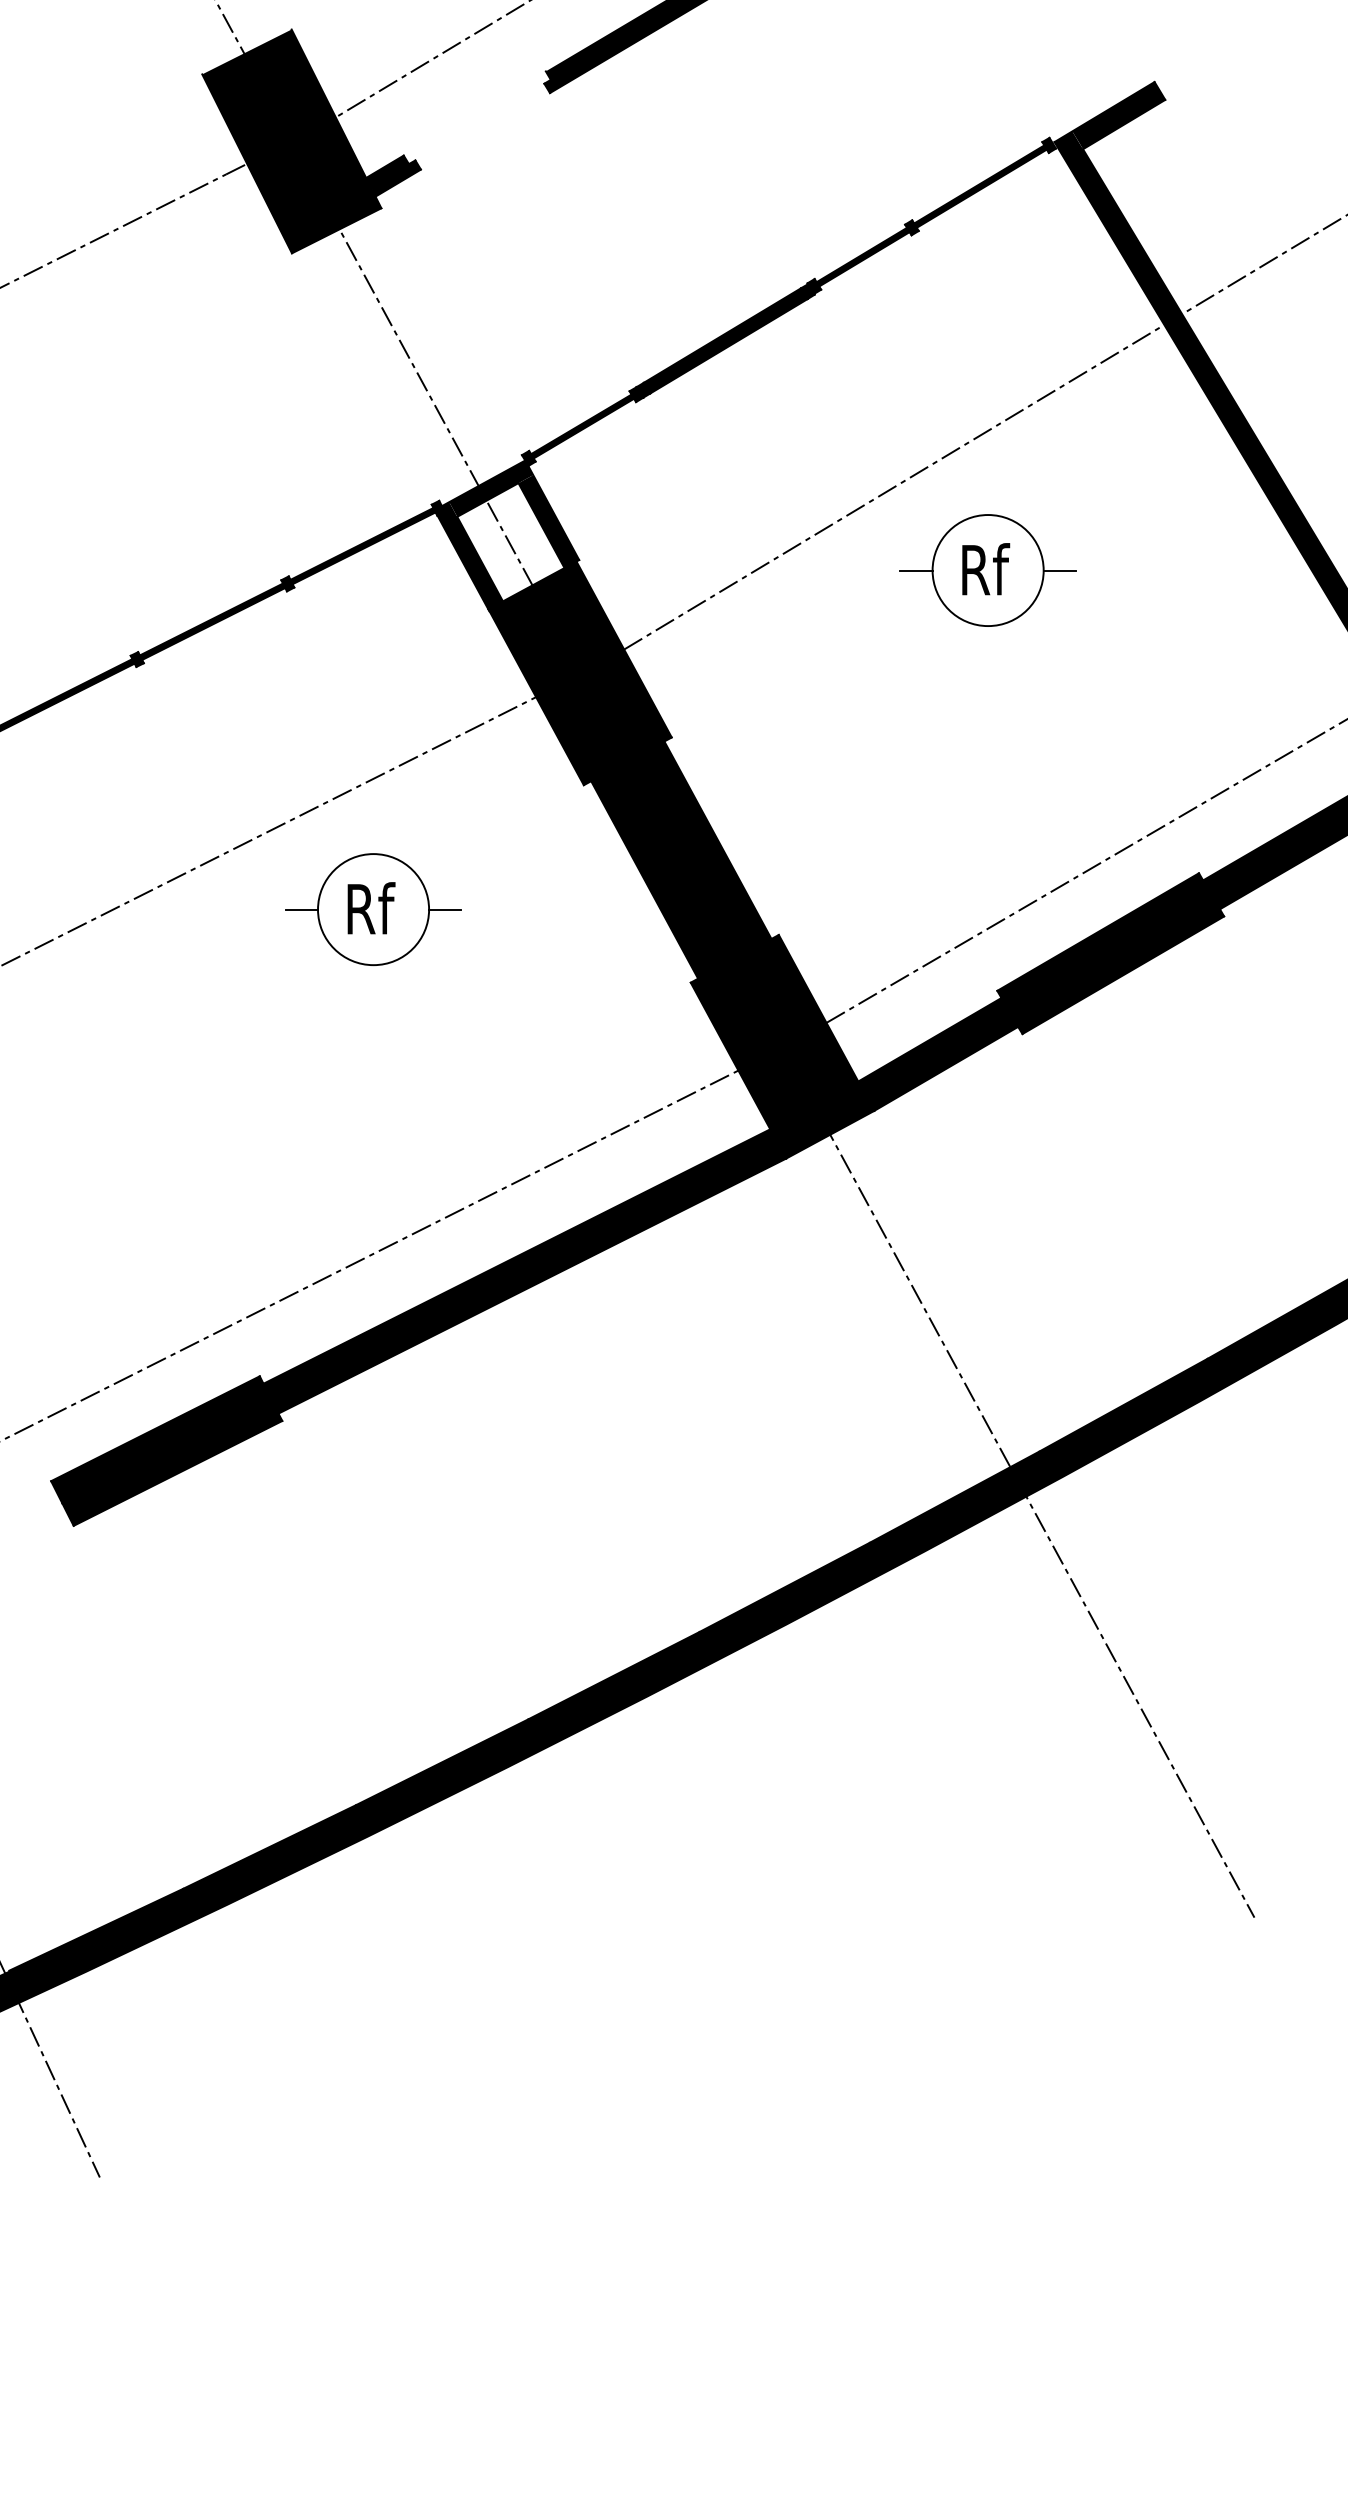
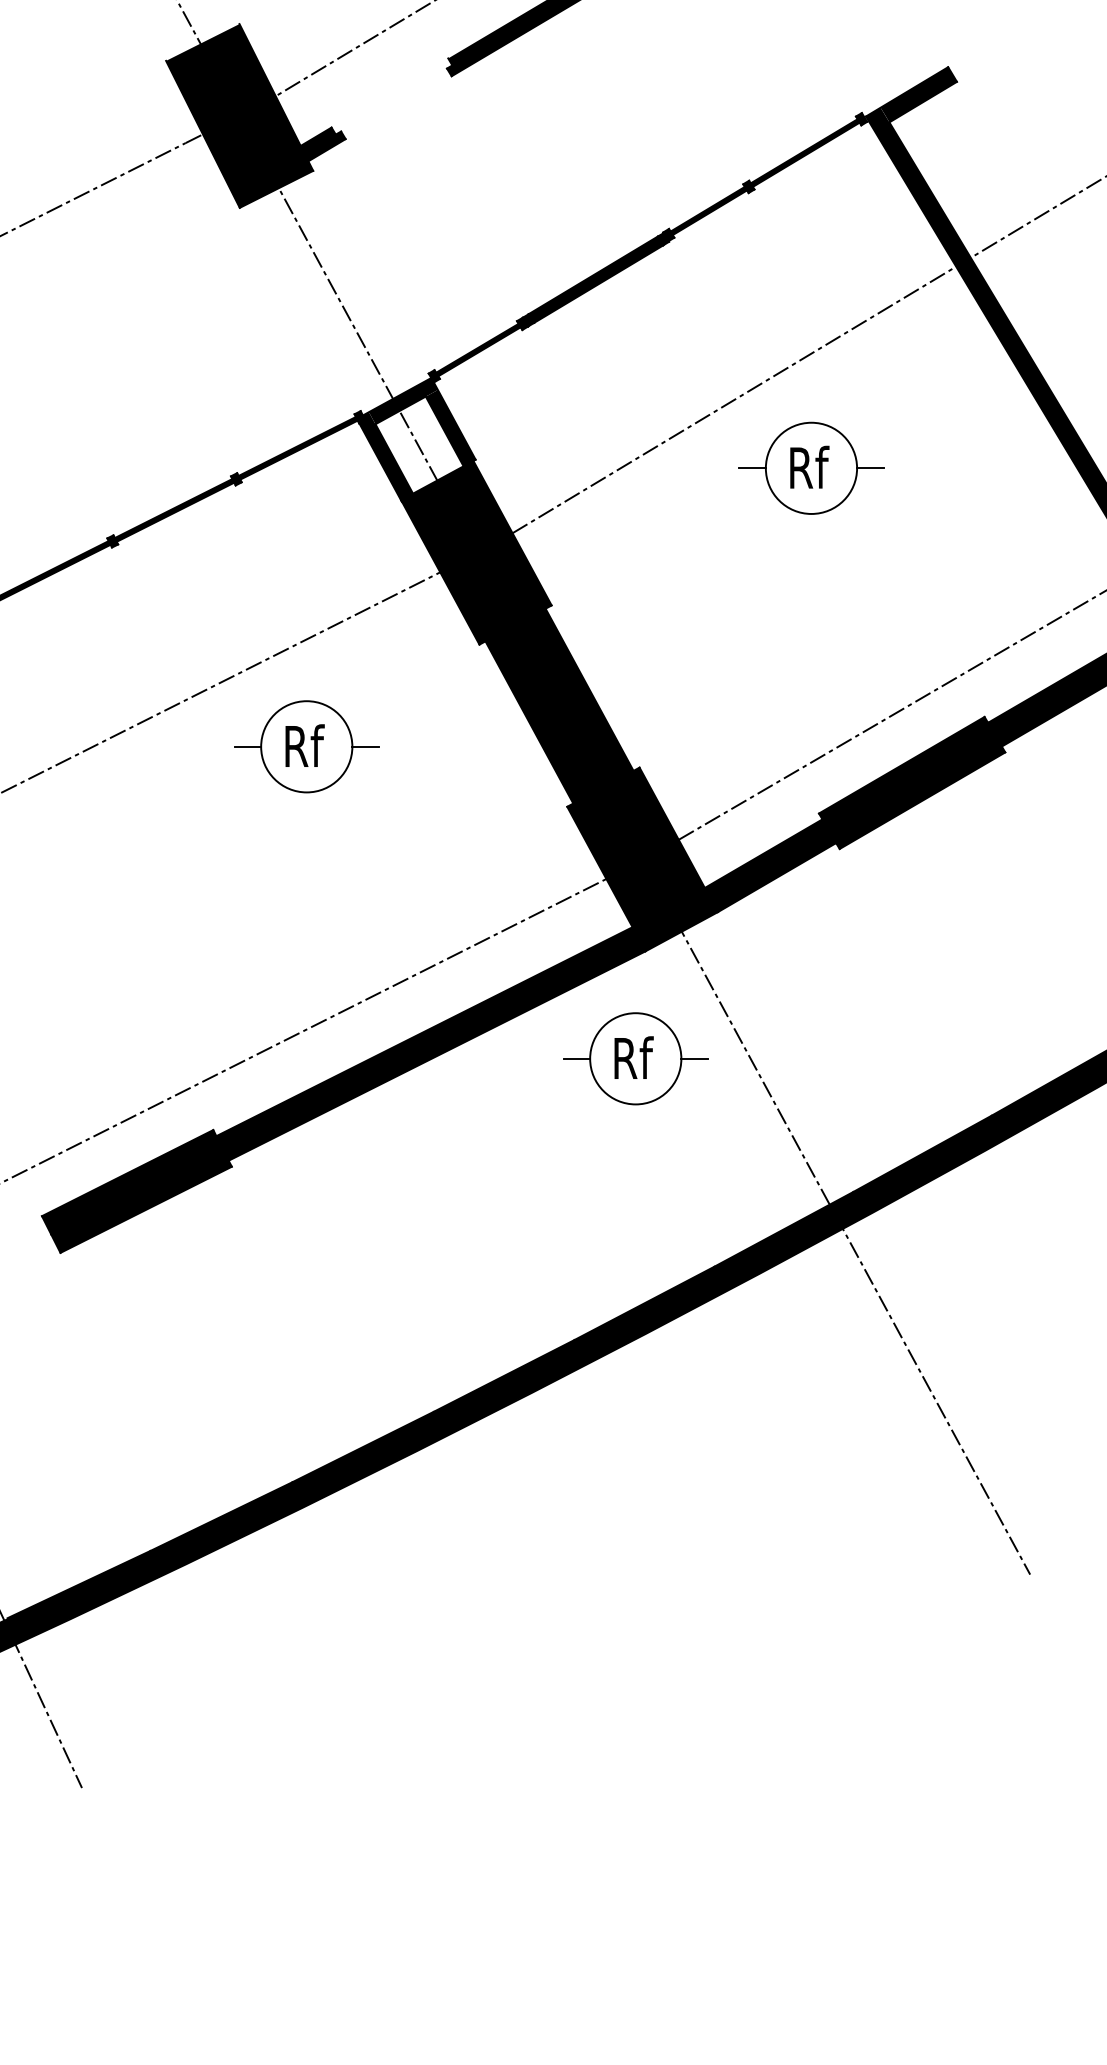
part: (773, 1289) -> (635, 1058), added

